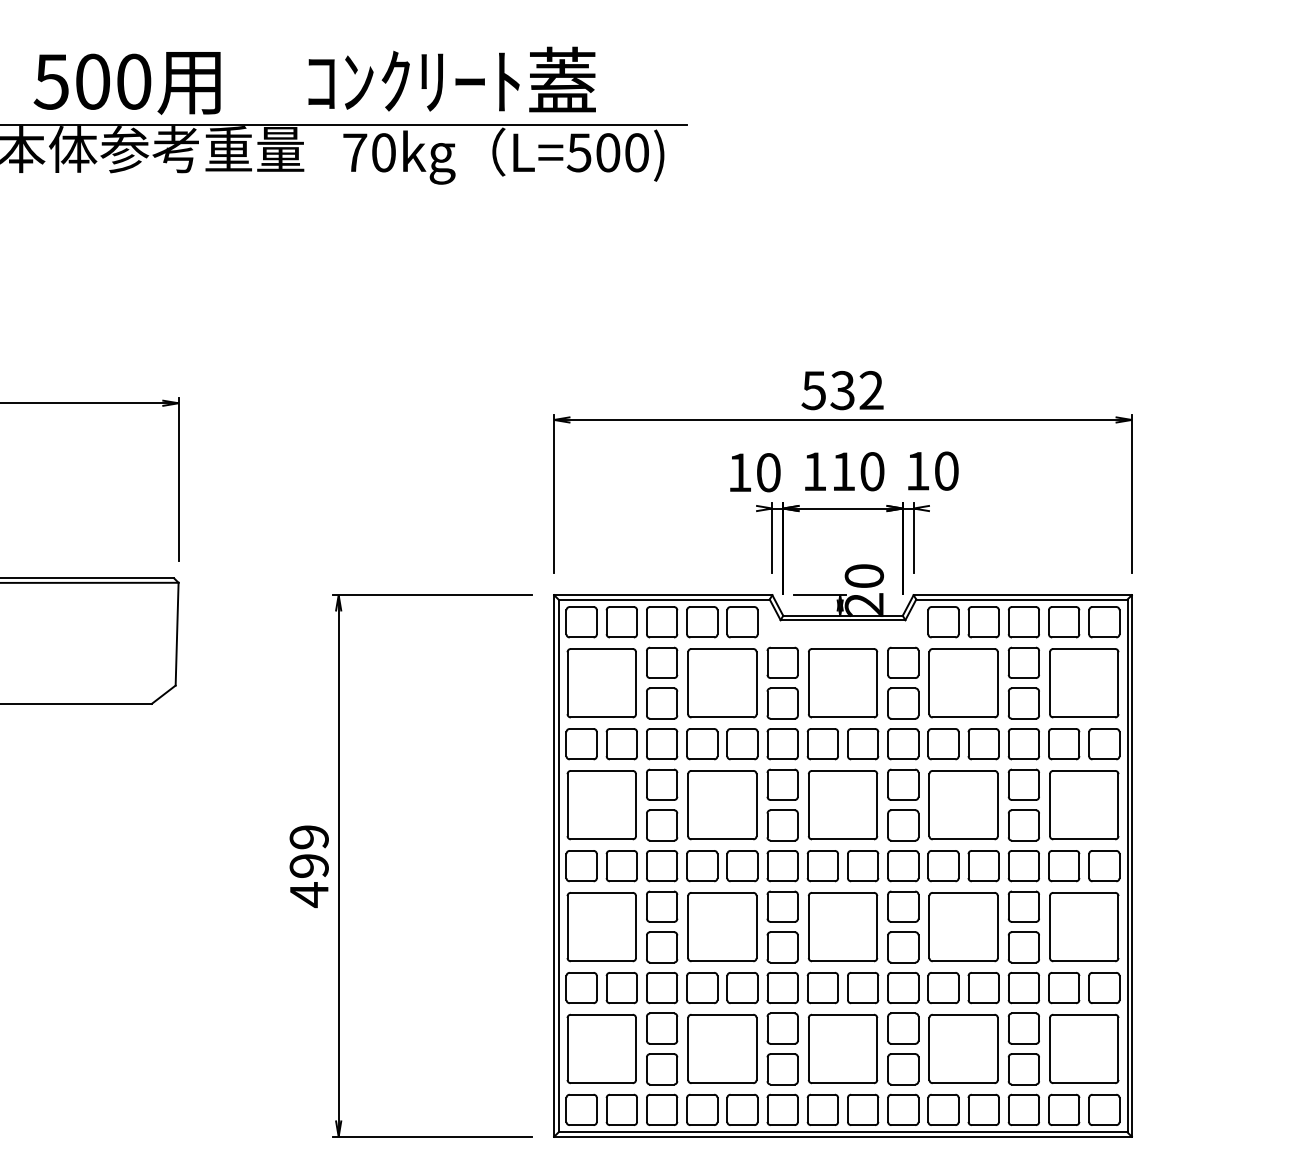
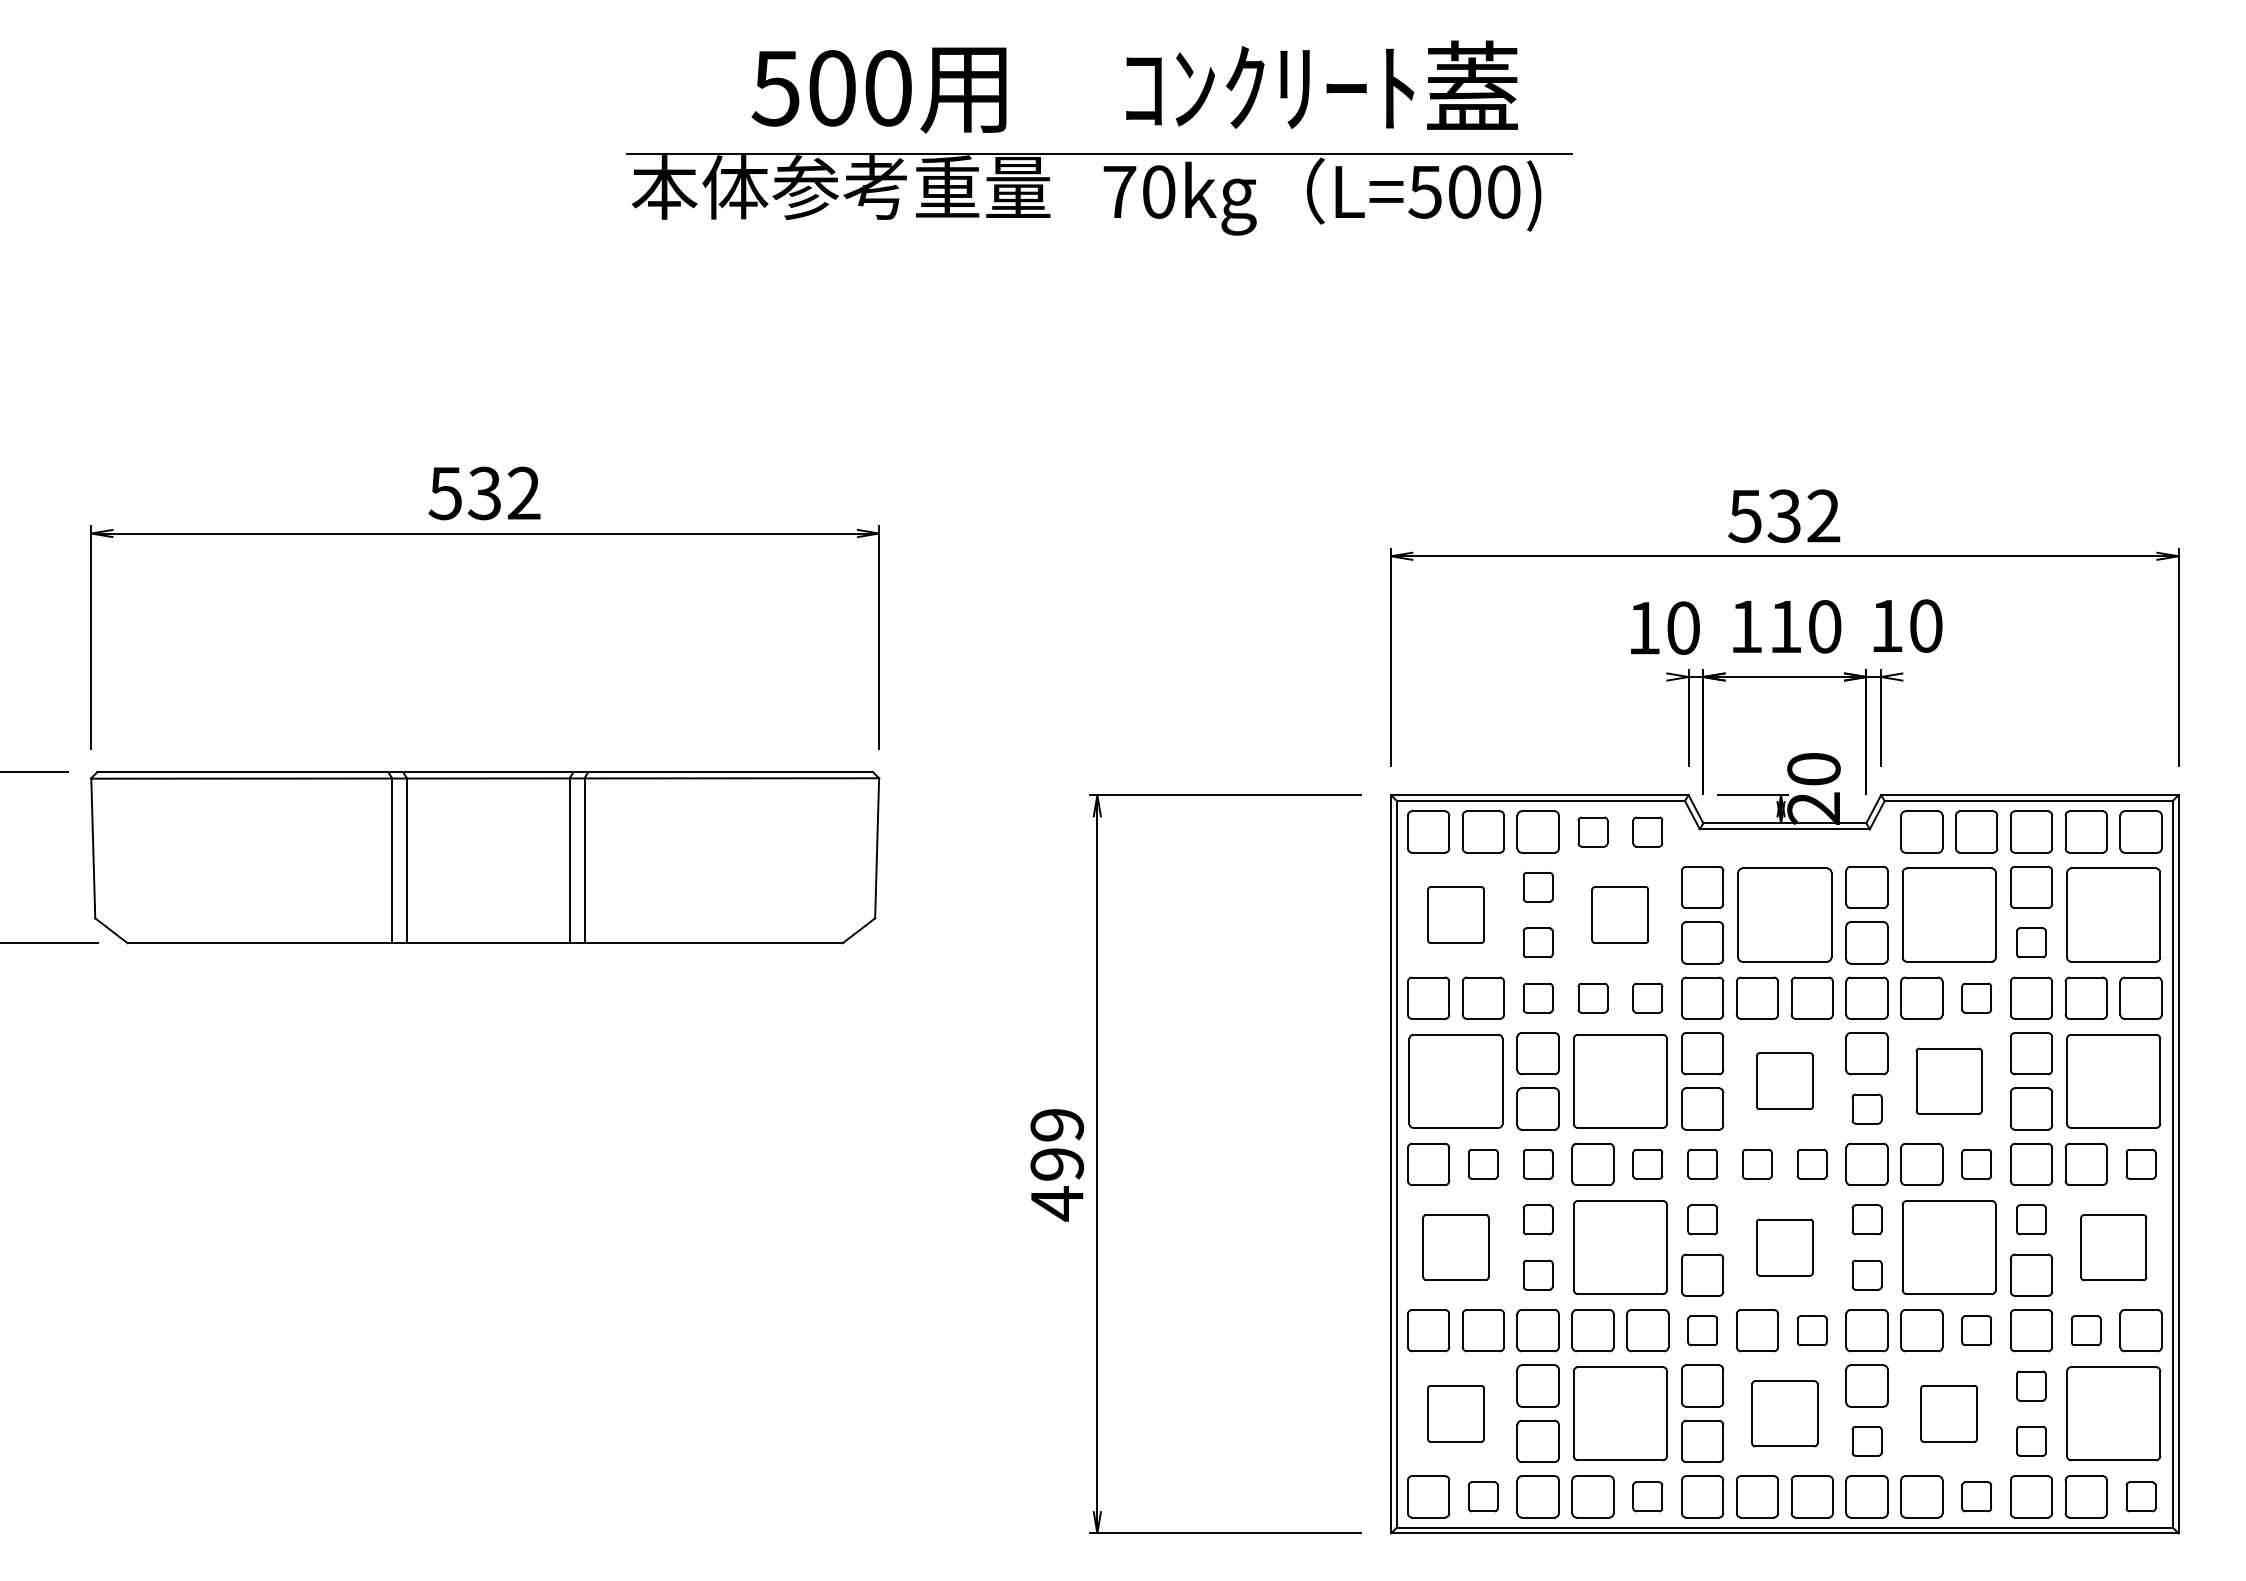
text: (314, 80) -> (1134, 86), moved
part: (701, 621) -> (1592, 831), size x0.7
part: (742, 621) -> (1647, 831), size x0.7
part: (661, 662) -> (1537, 886), size x0.7
part: (601, 682) -> (1455, 914), size x0.6
part: (721, 682) -> (1619, 914), size x0.6
part: (661, 703) -> (1537, 942), size x0.7
part: (1023, 703) -> (2031, 942), size x0.7
part: (661, 743) -> (1537, 997), size x0.7
part: (701, 743) -> (1592, 997), size x0.7
part: (742, 743) -> (1647, 997), size x0.7
part: (983, 743) -> (1976, 997), size x0.7
part: (842, 804) -> (1784, 1080), size x0.6
part: (963, 804) -> (1948, 1080), size x0.7
part: (902, 825) -> (1866, 1108), size x0.7
part: (621, 865) -> (1482, 1163), size x0.7
part: (661, 865) -> (1537, 1163), size x0.7
part: (742, 865) -> (1647, 1163), size x0.7
part: (782, 865) -> (1702, 1163), size x0.7
part: (822, 865) -> (1756, 1163), size x0.7
part: (862, 865) -> (1811, 1163), size x0.7
part: (983, 865) -> (1976, 1163), size x0.7
part: (1103, 865) -> (2140, 1163), size x0.7
part: (661, 906) -> (1537, 1219), size x0.7
part: (782, 906) -> (1702, 1219), size x0.7
part: (902, 906) -> (1866, 1219), size x0.7
part: (1023, 906) -> (2031, 1219), size x0.7
part: (601, 927) -> (1455, 1247), size x0.7
part: (842, 927) -> (1784, 1247), size x0.6
part: (1084, 927) -> (2113, 1247), size x0.7
part: (661, 946) -> (1537, 1274), size x0.7
part: (902, 946) -> (1866, 1274), size x0.7
part: (782, 987) -> (1702, 1330), size x0.7
part: (862, 987) -> (1811, 1330), size x0.7
part: (983, 987) -> (1976, 1330), size x0.7
part: (1063, 987) -> (2085, 1330), size x0.7
part: (1023, 1028) -> (2030, 1385), size x0.7
part: (601, 1048) -> (1455, 1413), size x0.6
part: (842, 1048) -> (1784, 1413), size x0.7
part: (963, 1048) -> (1948, 1413), size x0.6
part: (902, 1068) -> (1866, 1440), size x0.7
part: (1023, 1068) -> (2031, 1440), size x0.7
part: (621, 1109) -> (1482, 1496), size x0.7
part: (742, 1109) -> (1647, 1496), size x0.7
part: (983, 1109) -> (1976, 1496), size x0.7
part: (1103, 1109) -> (2140, 1496), size x0.7

